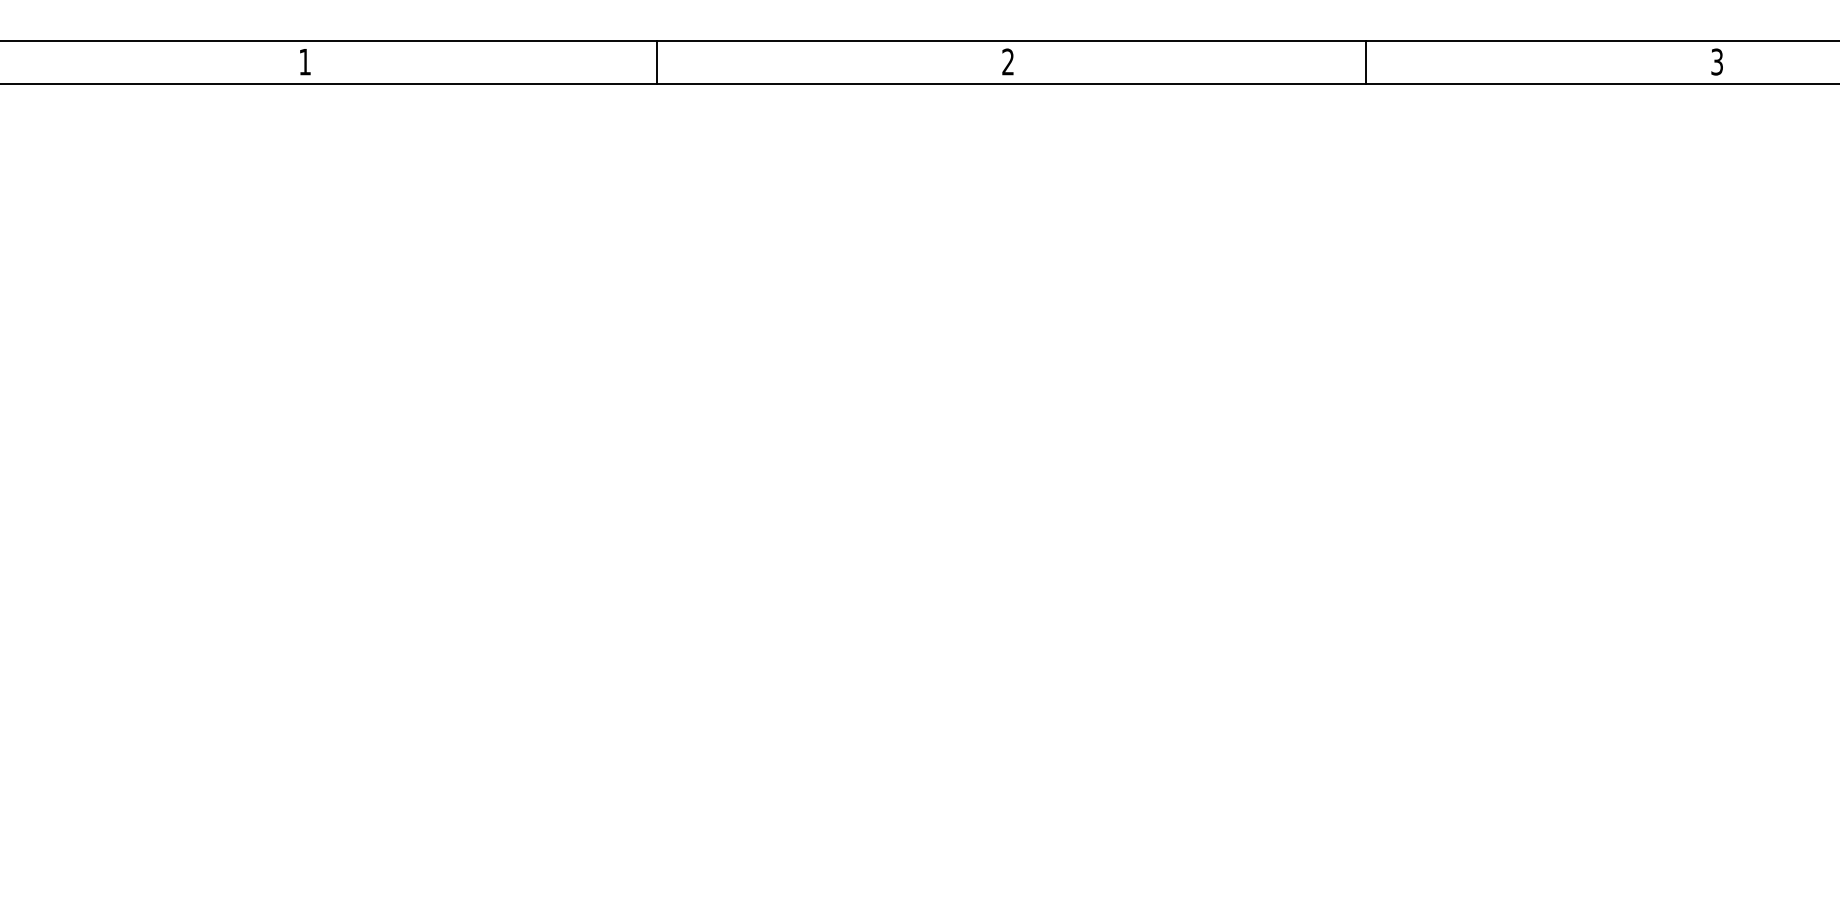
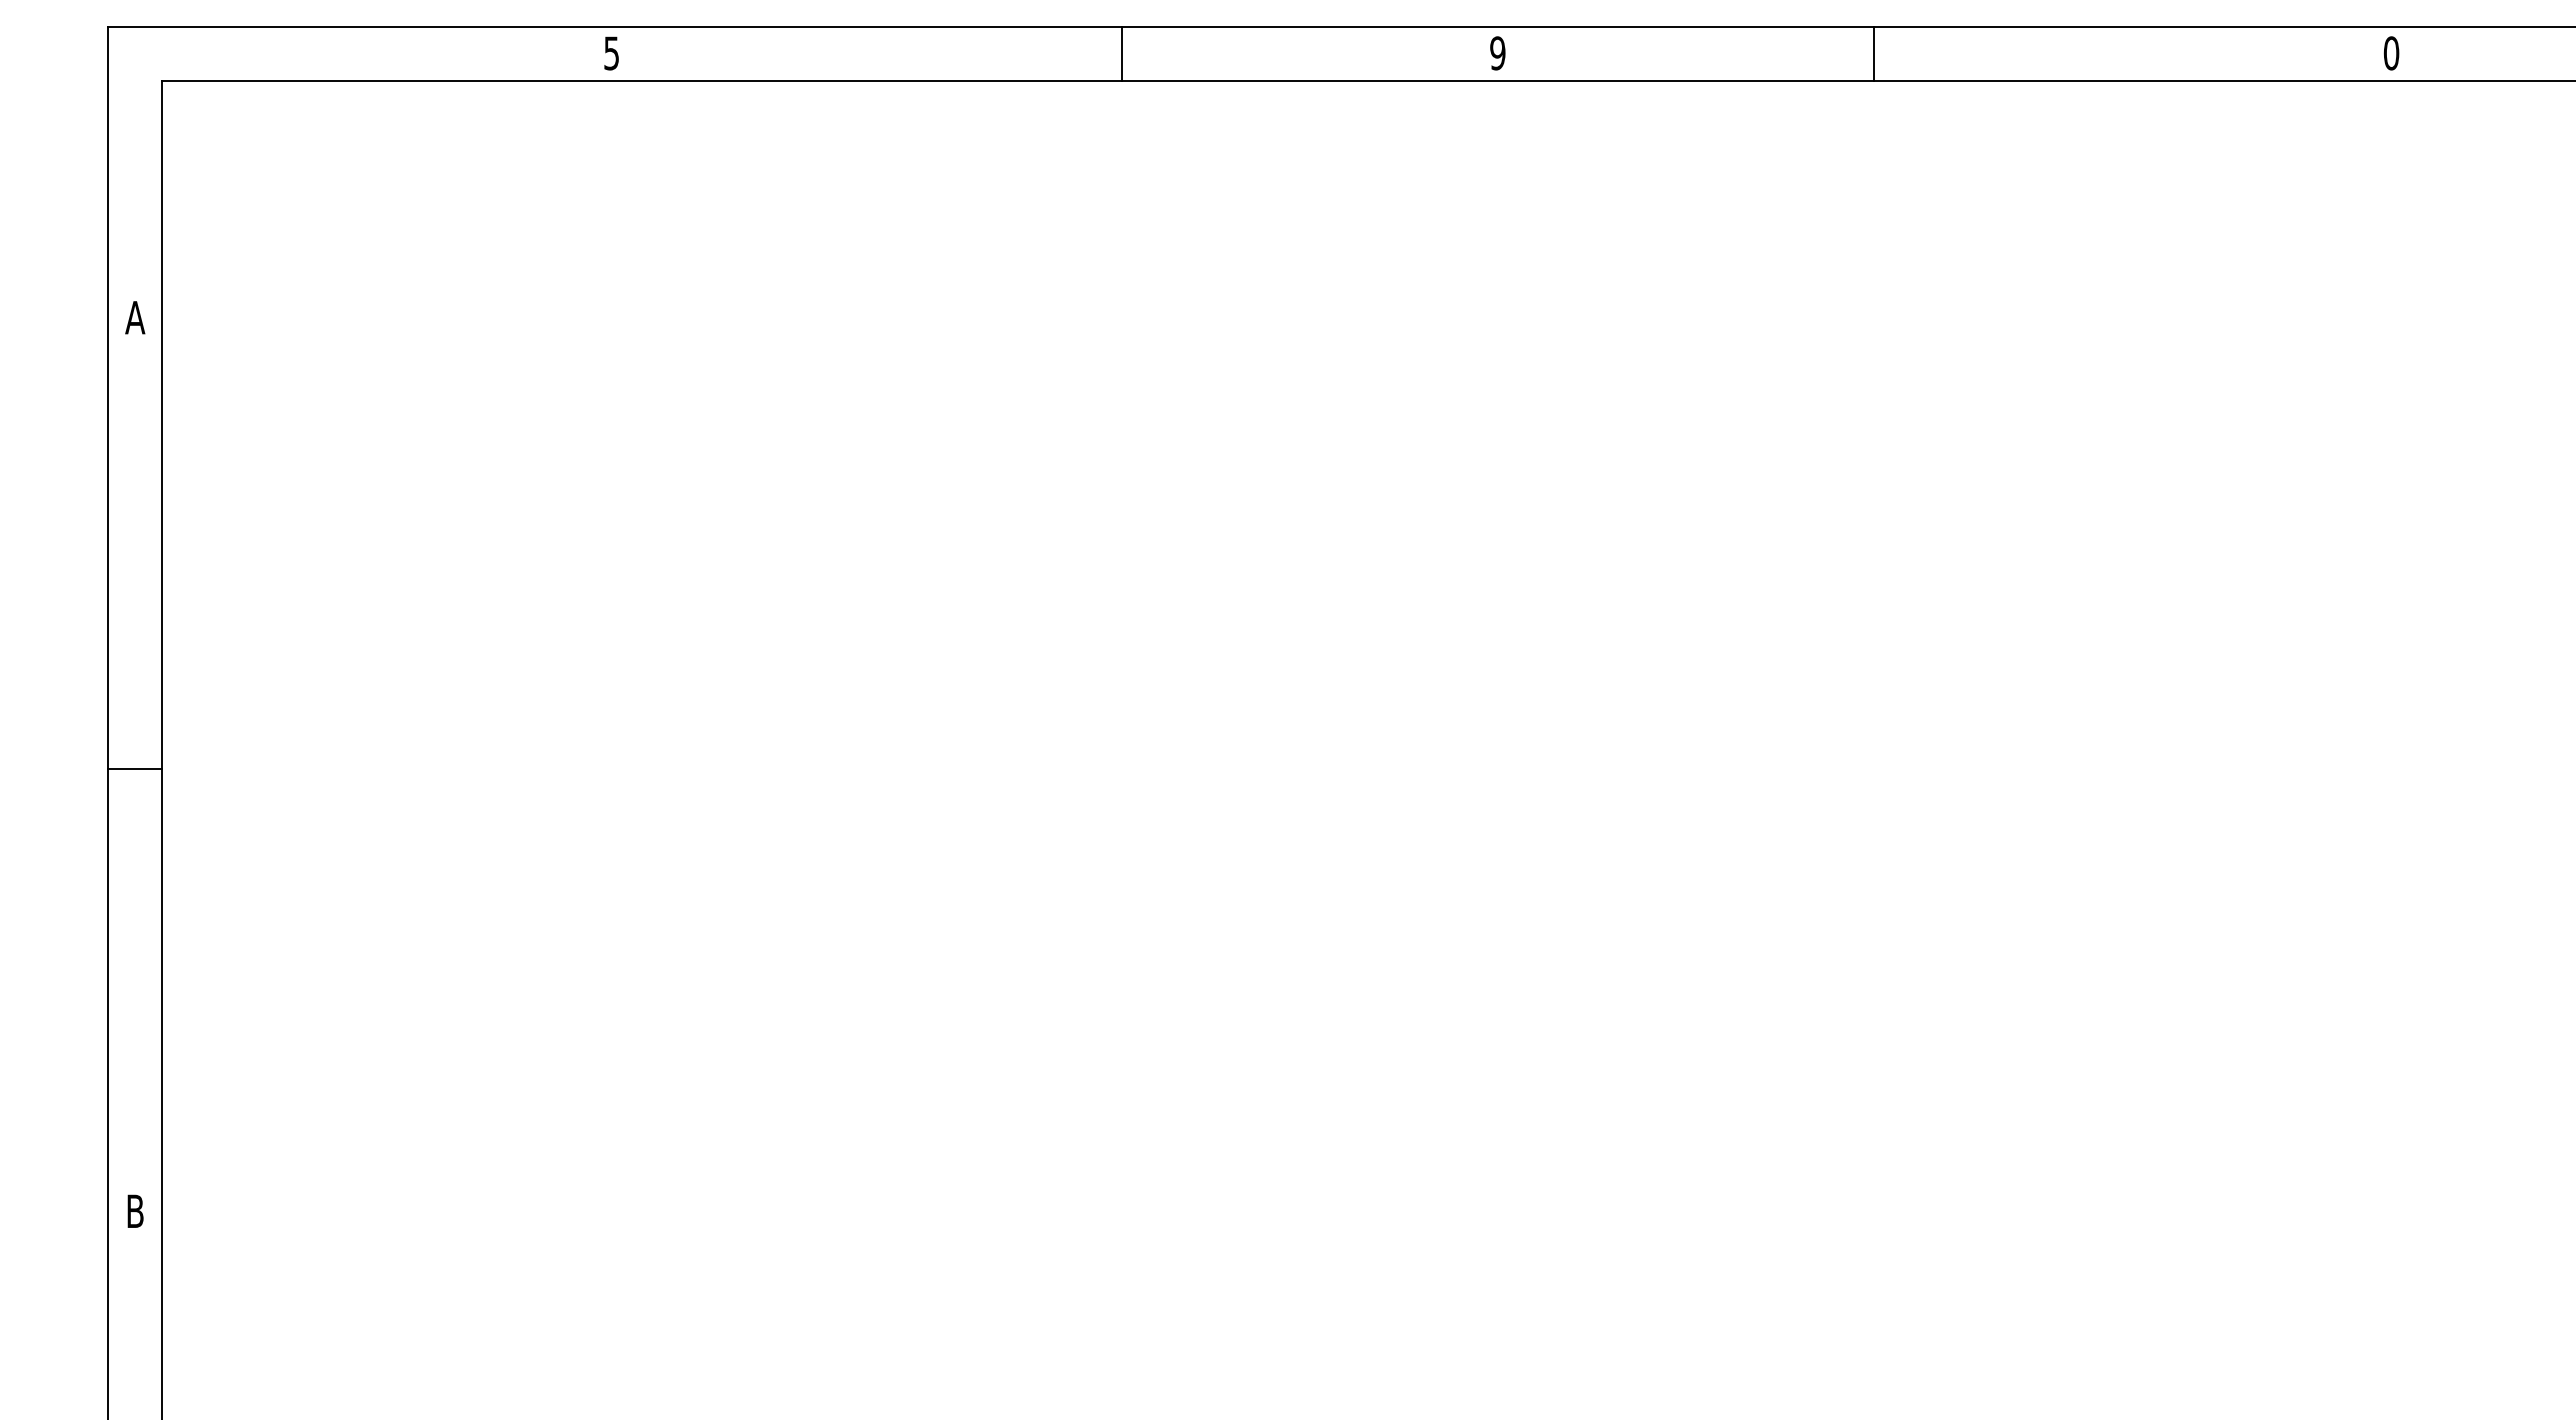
text: (304, 62) -> (611, 53), 1 -> 5
line: (657, 62) -> (1122, 53), moved
text: (1007, 62) -> (1497, 53), 2 -> 9
line: (1366, 62) -> (1874, 53), moved
text: (1717, 62) -> (2391, 53), 3 -> 0

